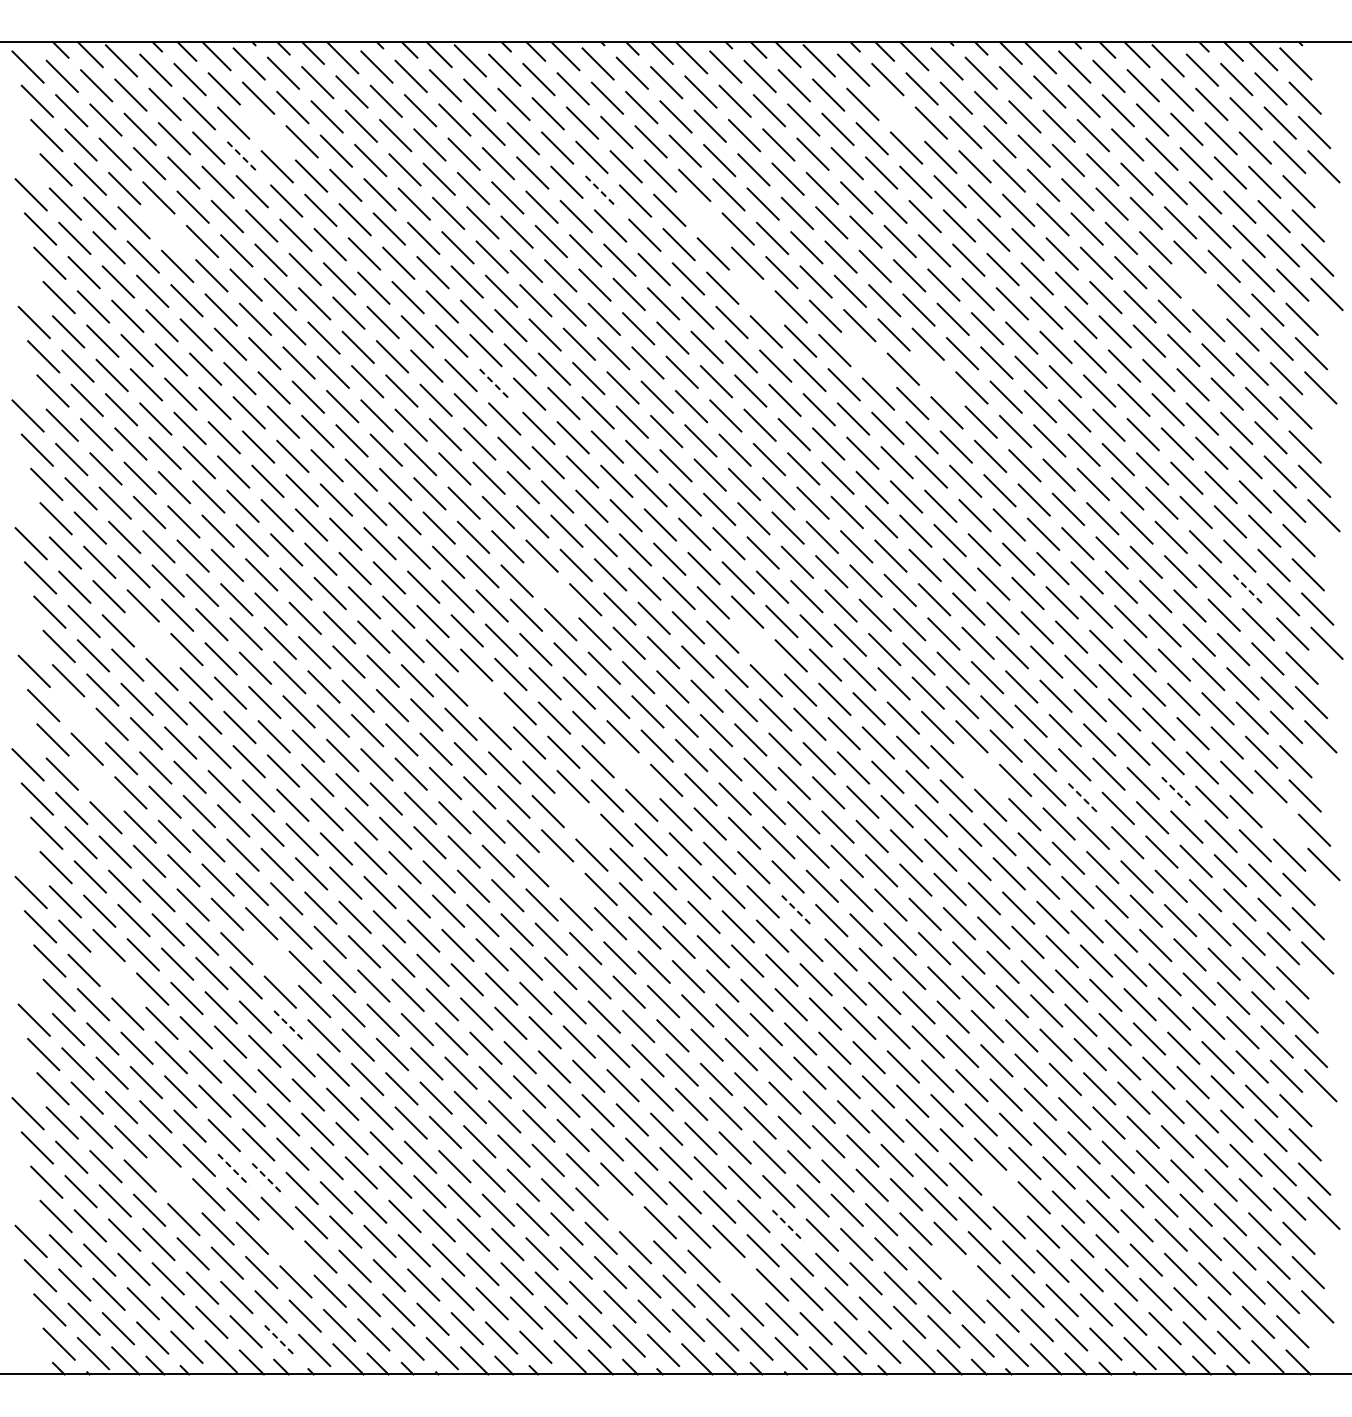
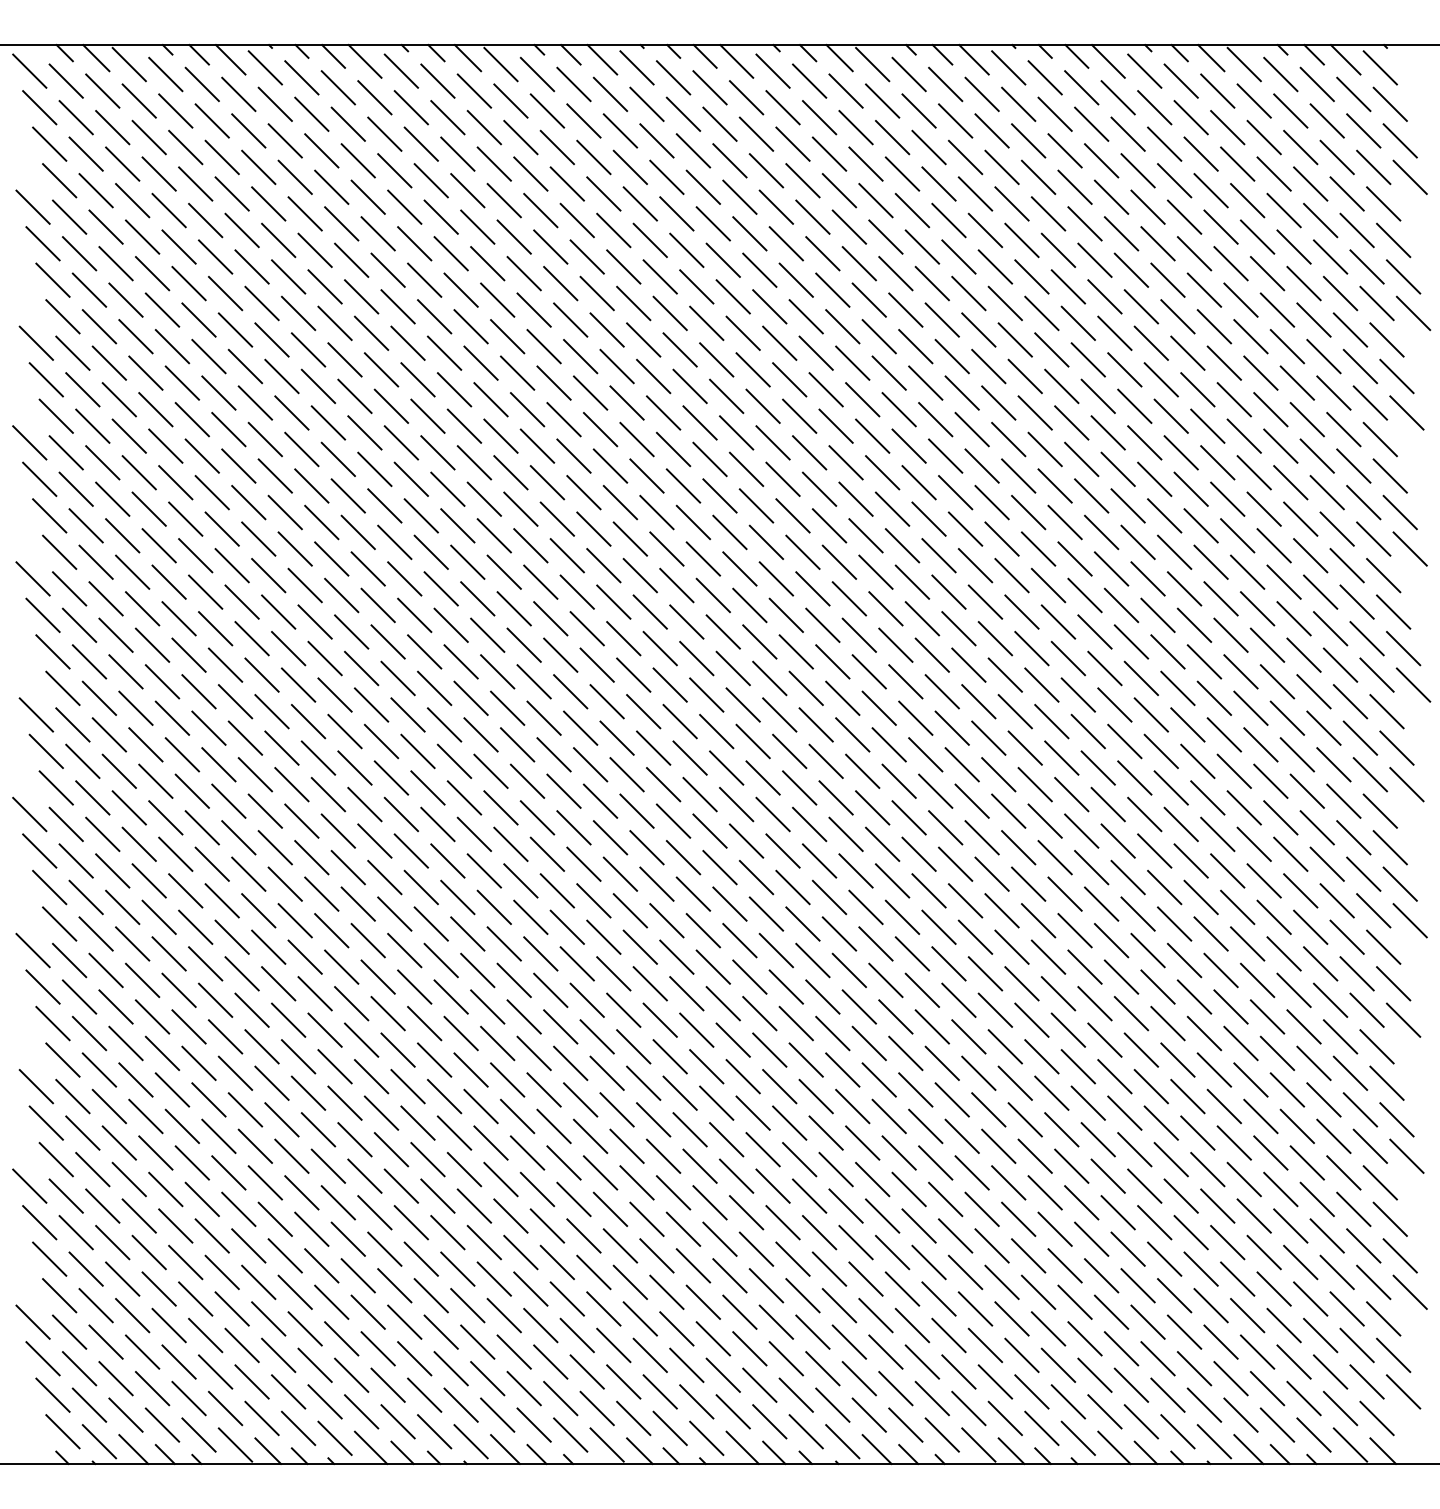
line: (896, 113) -> (954, 120), added
line: (267, 132) -> (284, 140), added
line: (243, 157) -> (259, 167), dashed -> solid
line: (601, 192) -> (640, 204), dashed -> solid
line: (703, 219) -> (749, 233), added
line: (167, 231) -> (178, 246), added
line: (1198, 290) -> (1276, 309), added
line: (756, 297) -> (805, 316), added
line: (868, 359) -> (925, 382), added
line: (937, 378) -> (998, 402), added
line: (495, 385) -> (527, 410), dashed -> solid
line: (550, 589) -> (586, 627), added
line: (1249, 590) -> (1330, 628), dashed -> solid
line: (152, 639) -> (162, 680), added
line: (756, 646) -> (805, 688), added
line: (485, 699) -> (517, 744), added
line: (77, 714) -> (82, 760), added
line: (631, 770) -> (672, 820), added
line: (980, 770) -> (1044, 820), added
line: (96, 783) -> (102, 834), added
line: (1177, 793) -> (1254, 845), dashed -> solid
line: (1084, 799) -> (1155, 851), dashed -> solid
line: (582, 820) -> (620, 873), added
line: (1279, 820) -> (1362, 873), added
line: (566, 879) -> (603, 936), added
line: (797, 911) -> (849, 970), dashed -> solid
line: (270, 957) -> (288, 1019), added
line: (118, 979) -> (126, 1043), added
line: (290, 1026) -> (309, 1093), dashed -> solid
line: (234, 1170) -> (249, 1246), dashed -> solid
line: (268, 1179) -> (285, 1256), dashed -> solid
line: (174, 1184) -> (185, 1261), added
line: (999, 1188) -> (1064, 1265), added
line: (625, 1212) -> (666, 1291), added
line: (788, 1226) -> (839, 1306), dashed -> solid
line: (286, 1247) -> (305, 1328), added
line: (959, 1272) -> (1022, 1355), added
line: (737, 1275) -> (785, 1358), added
line: (280, 1341) -> (298, 1428), dashed -> solid

